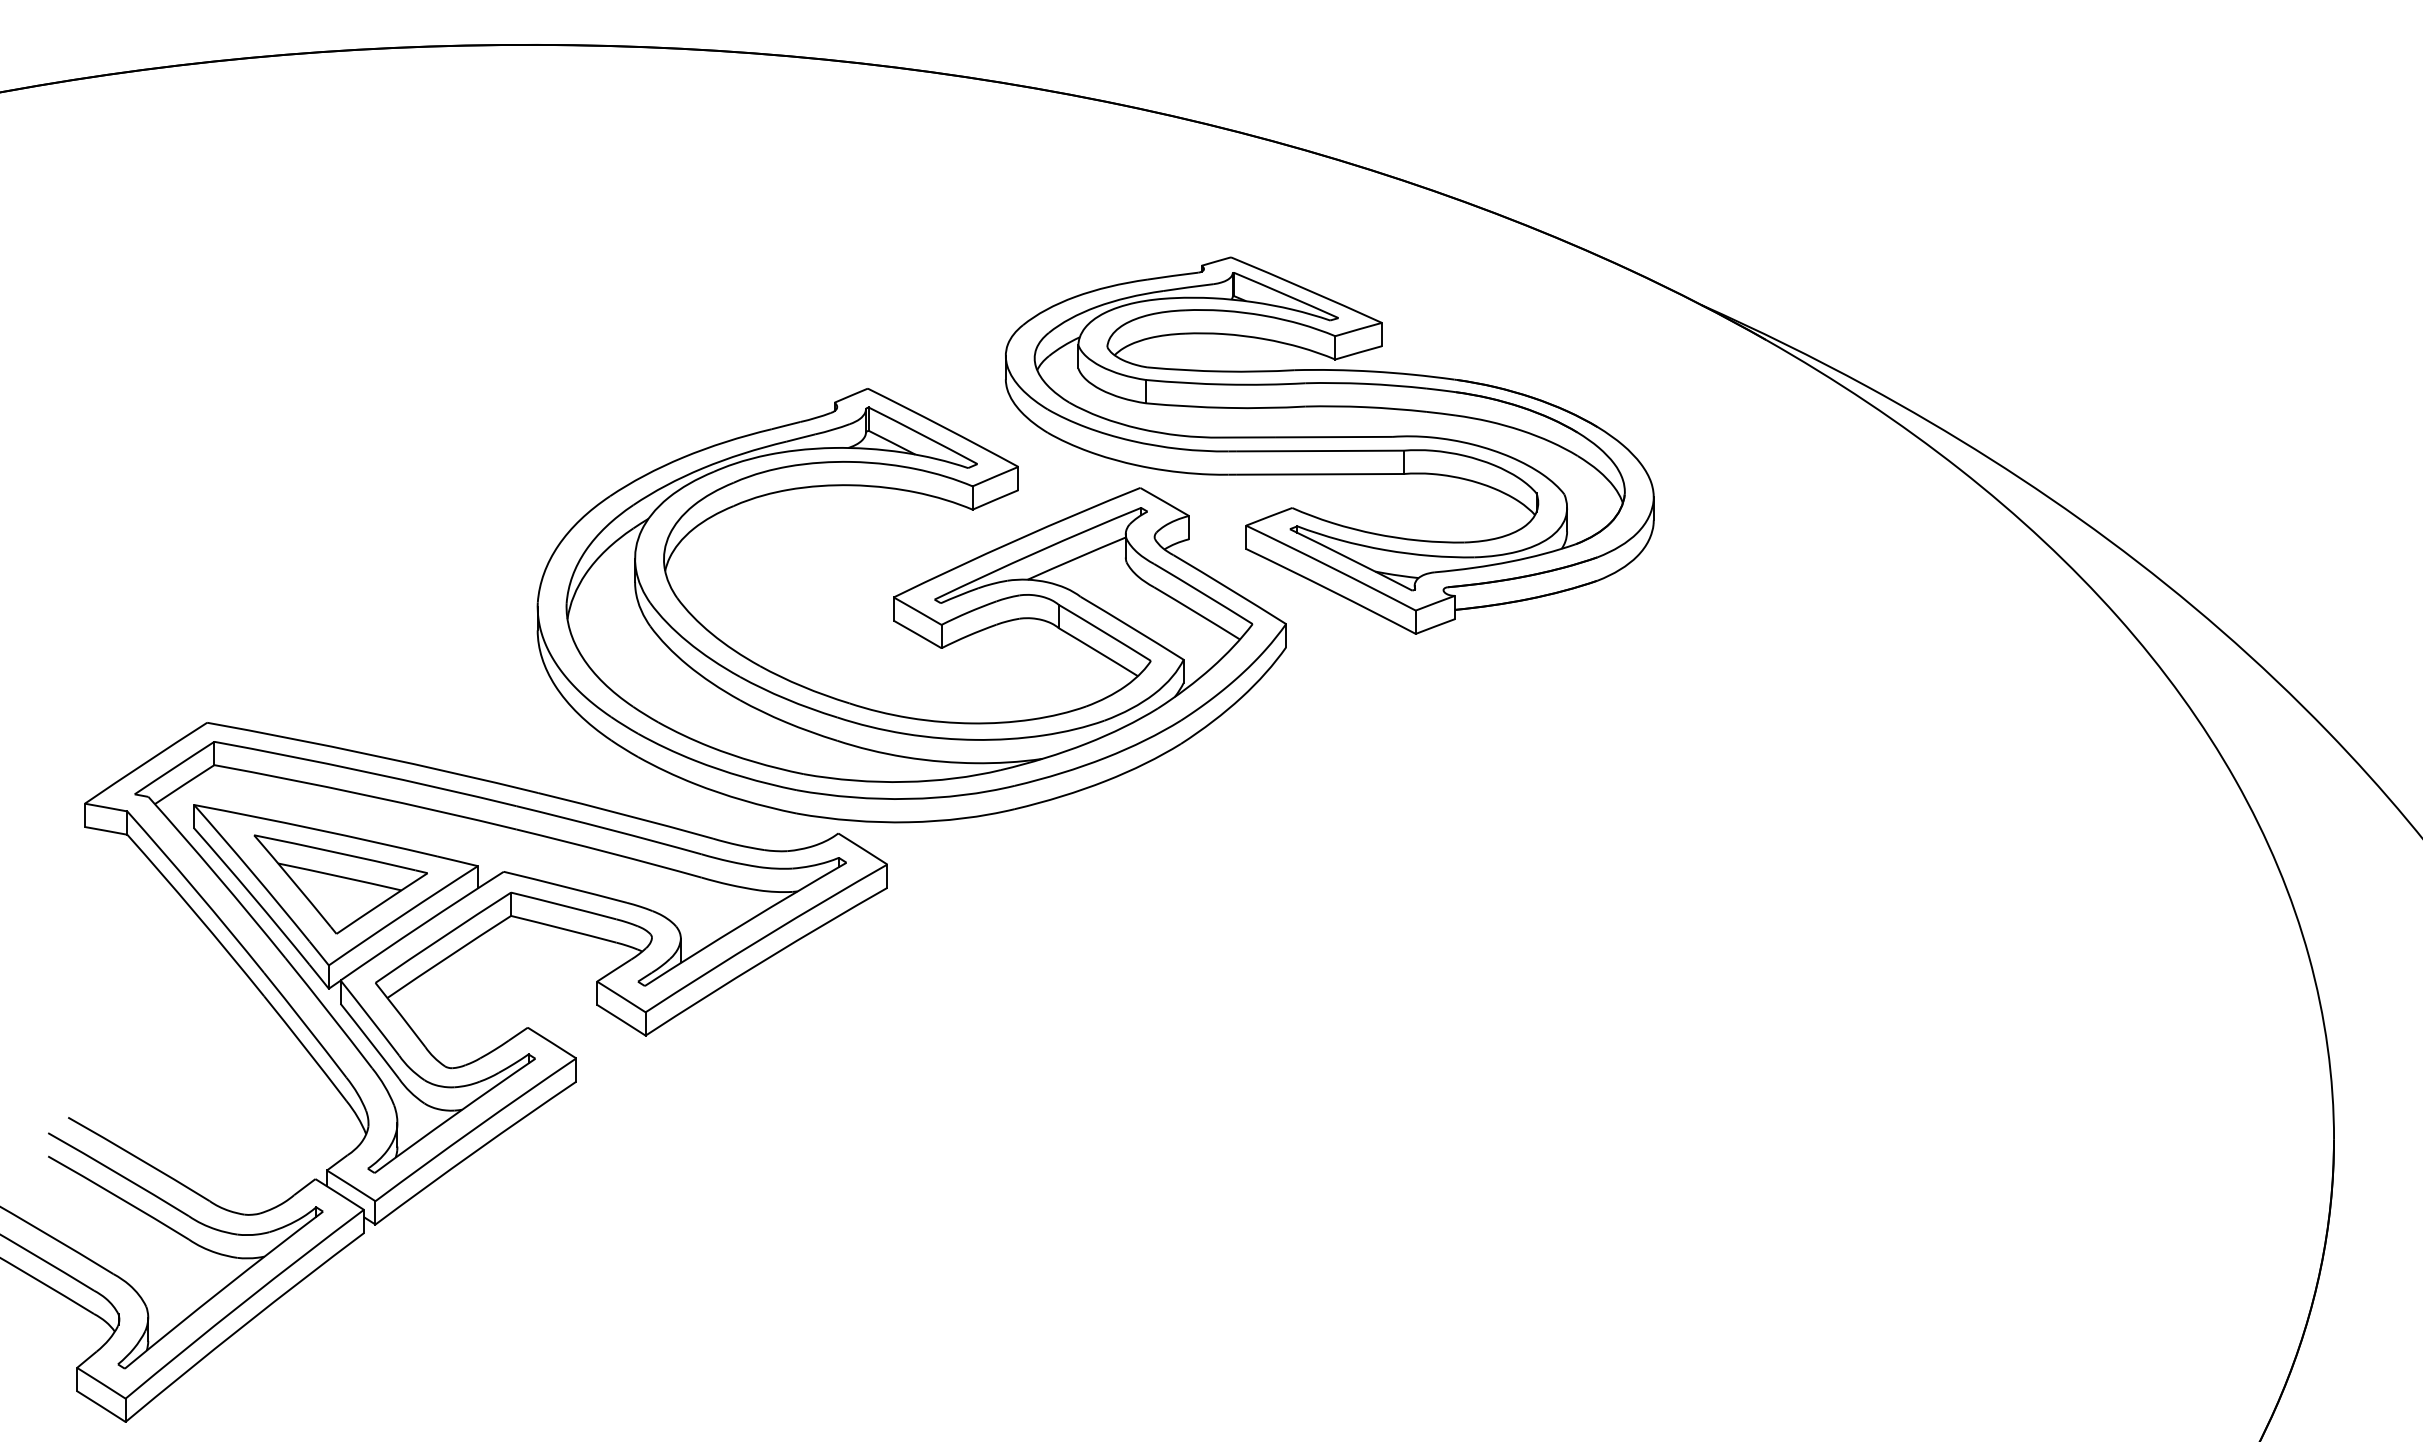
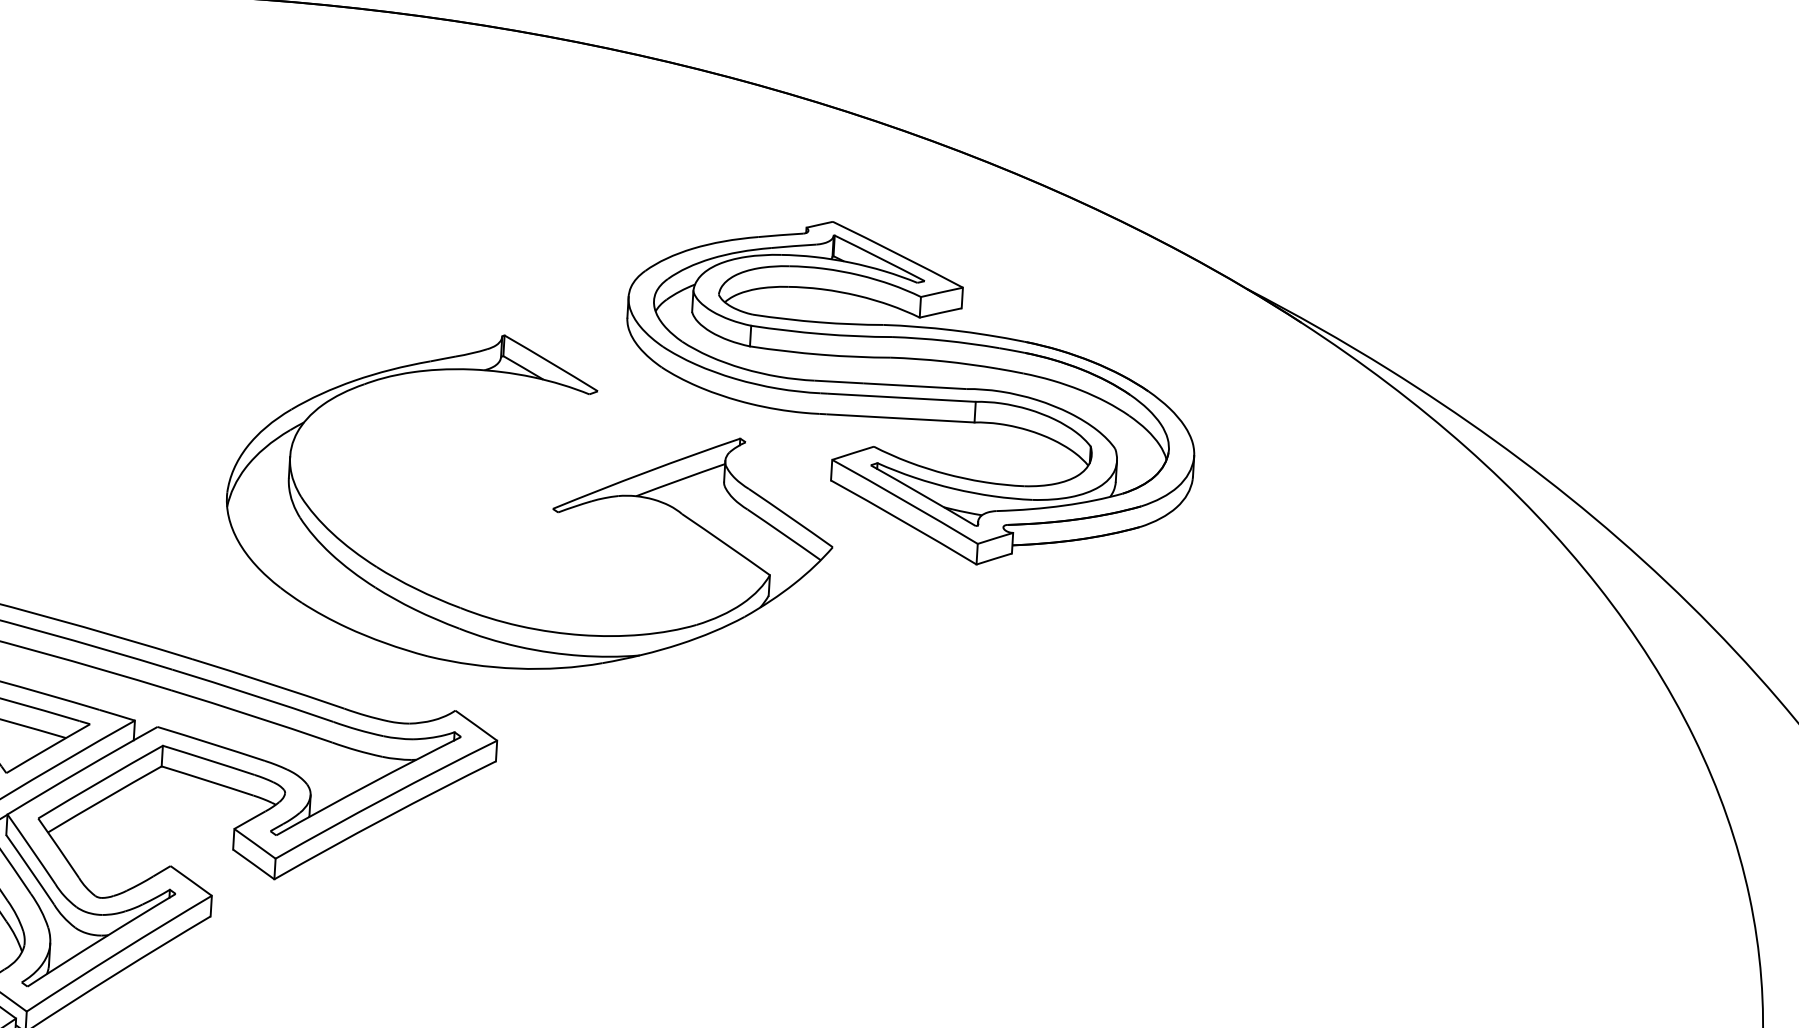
part: (911, 605) -> (532, 512), removed

